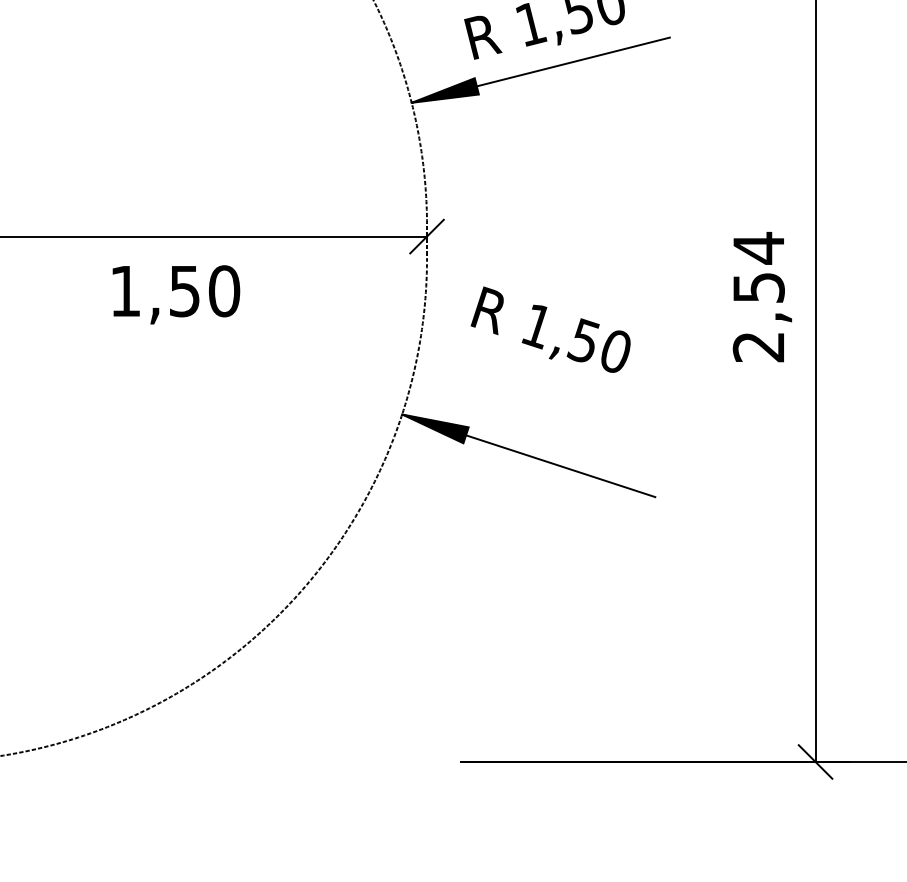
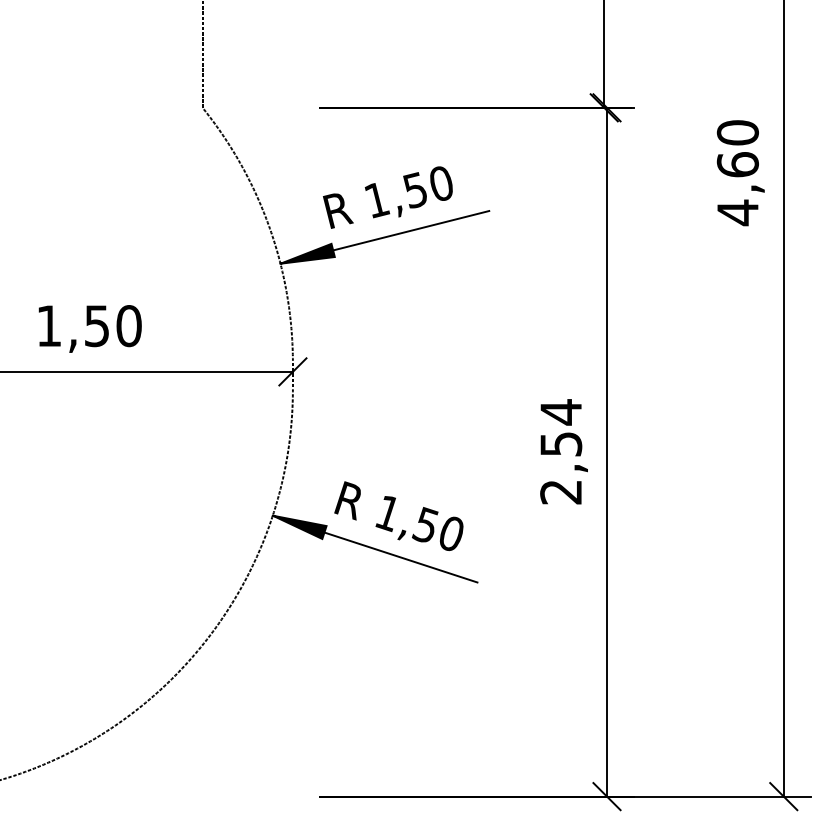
text: (175, 294) -> (89, 328), moved
text: (761, 296) -> (563, 451), moved
text: (550, 328) -> (398, 515), moved

